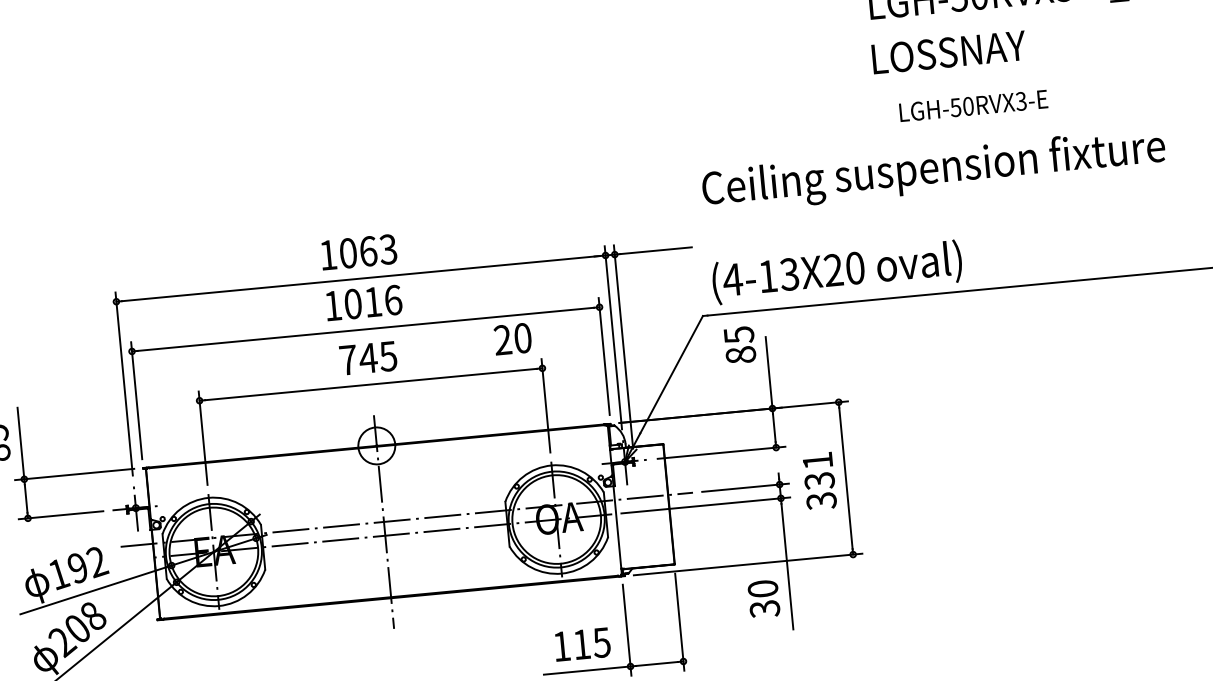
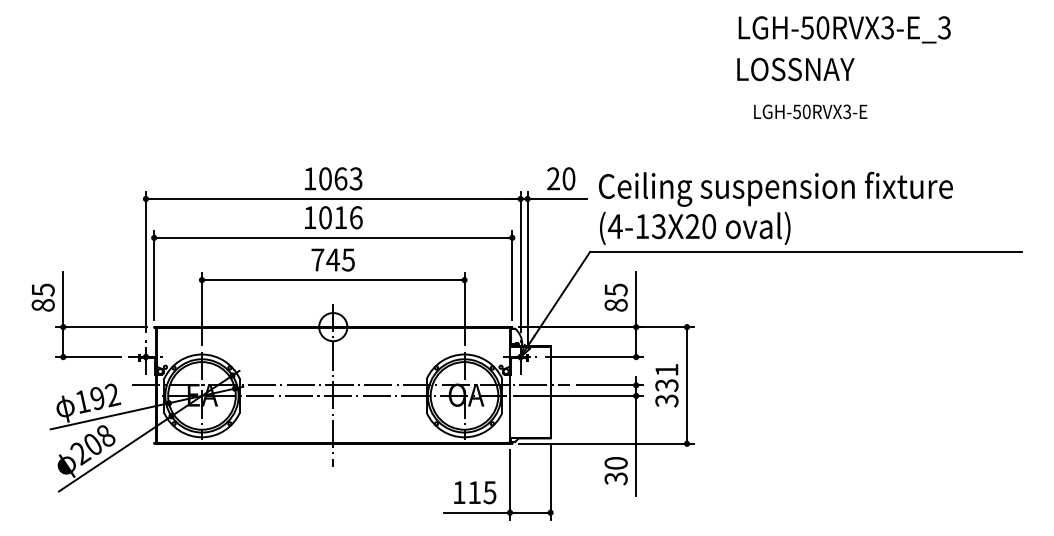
text: (933, 169) -> (775, 188), moved
text: (513, 338) -> (561, 178), moved
text: (739, 344) -> (615, 297), moved

